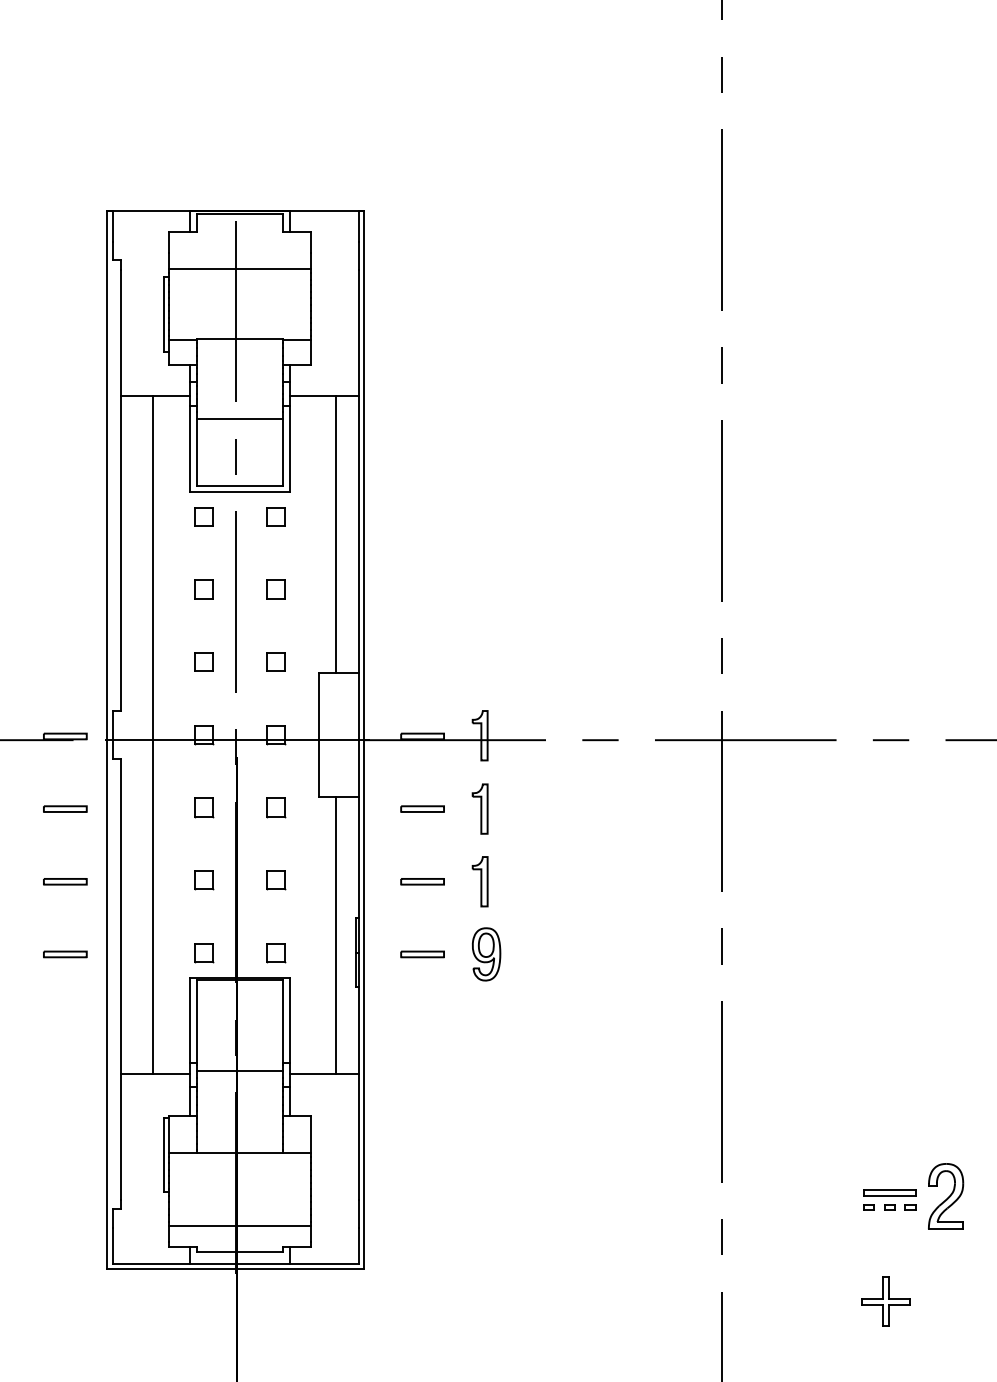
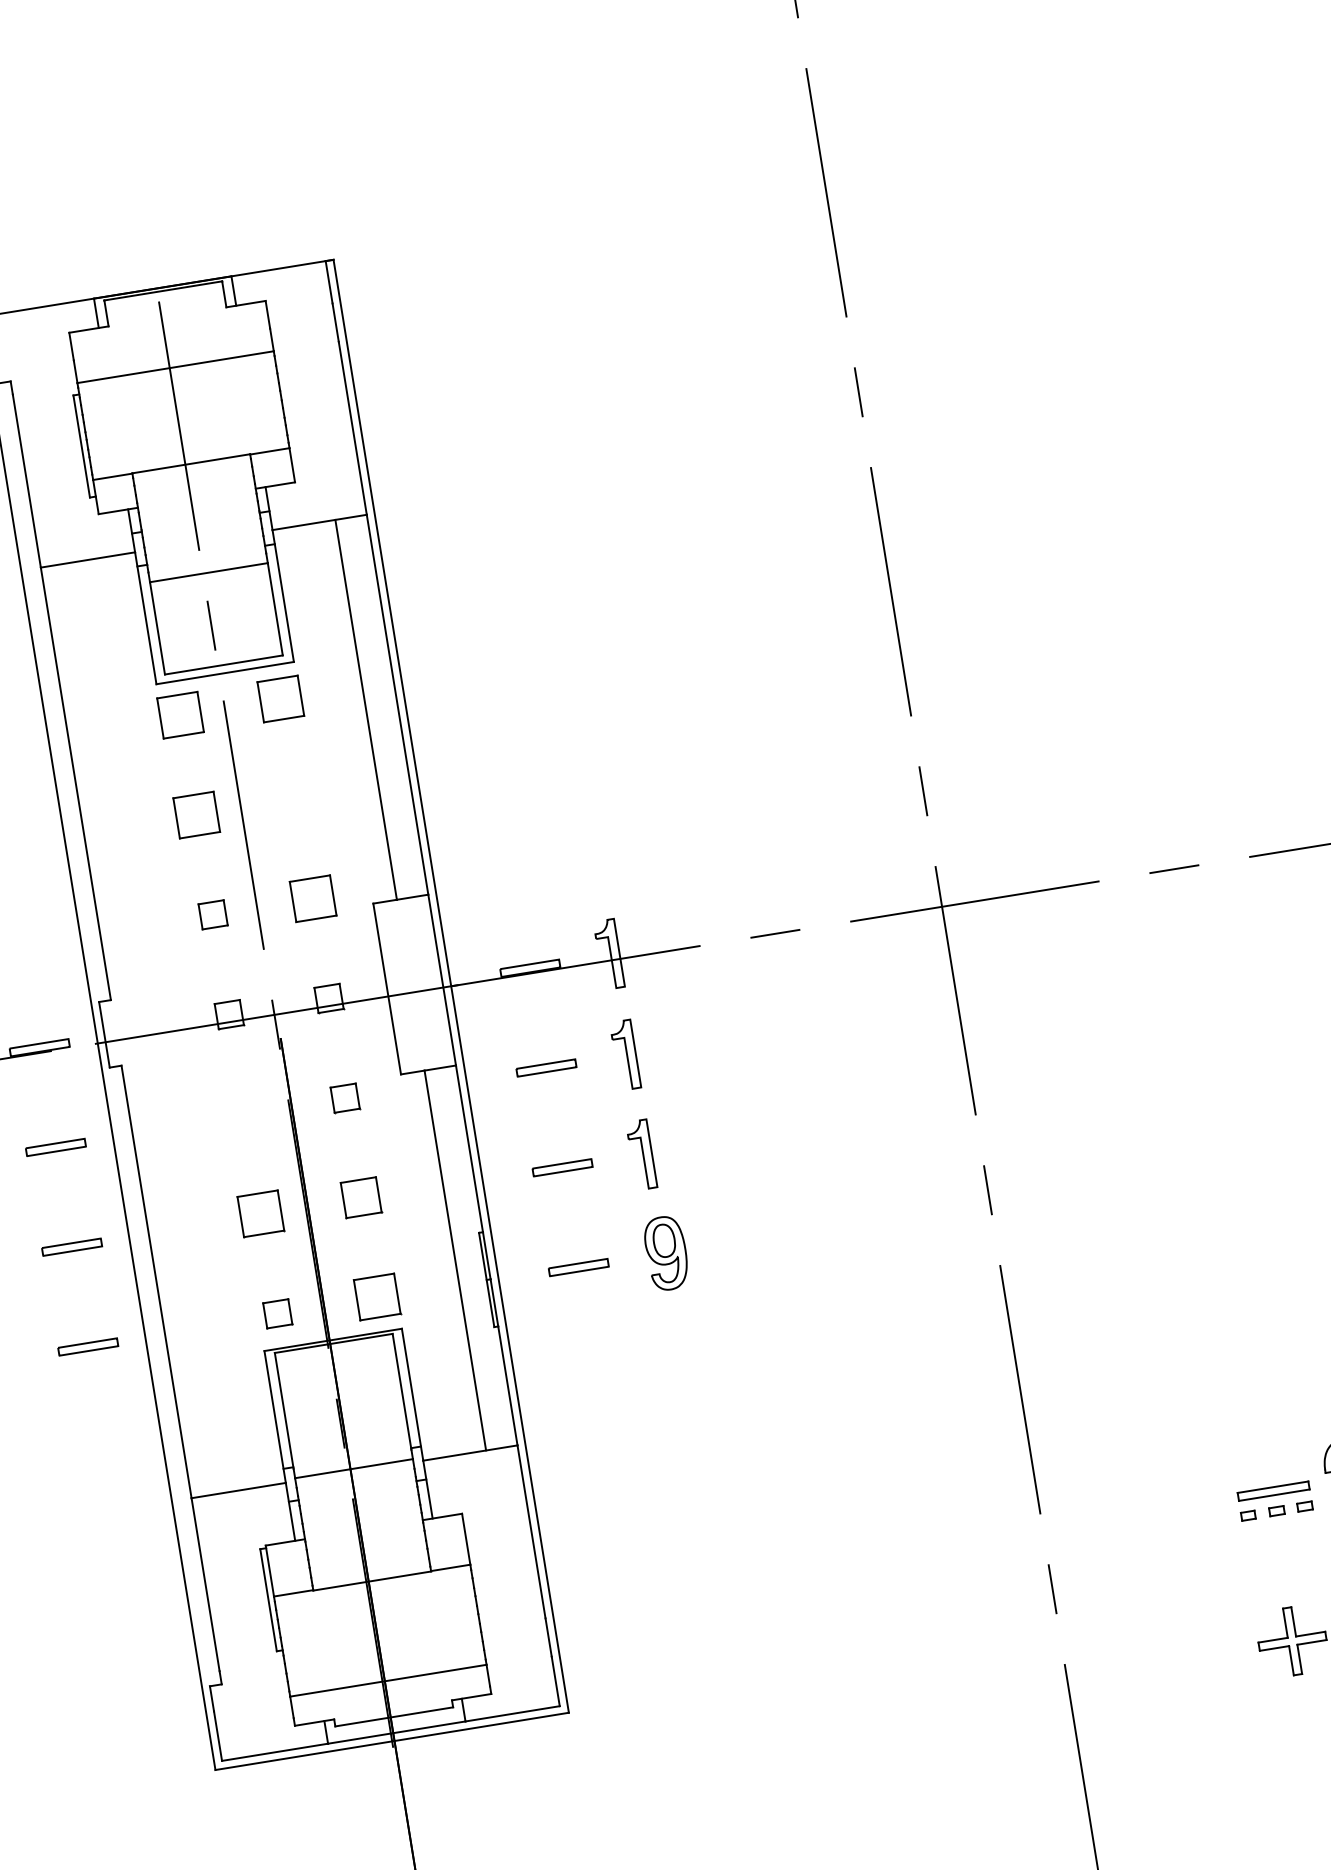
part: (203, 516) -> (180, 714), size x1.6
part: (275, 516) -> (279, 698), size x1.6
part: (203, 589) -> (196, 815), size x1.6
part: (275, 589) -> (295, 799), removed
part: (275, 661) -> (311, 898), size x1.6
line: (152, 734) -> (158, 1025), removed
part: (204, 807) -> (246, 1114), removed
part: (204, 880) -> (262, 1214), size x1.6
part: (276, 880) -> (361, 1198), size x1.4
part: (276, 953) -> (377, 1298), size x1.6

